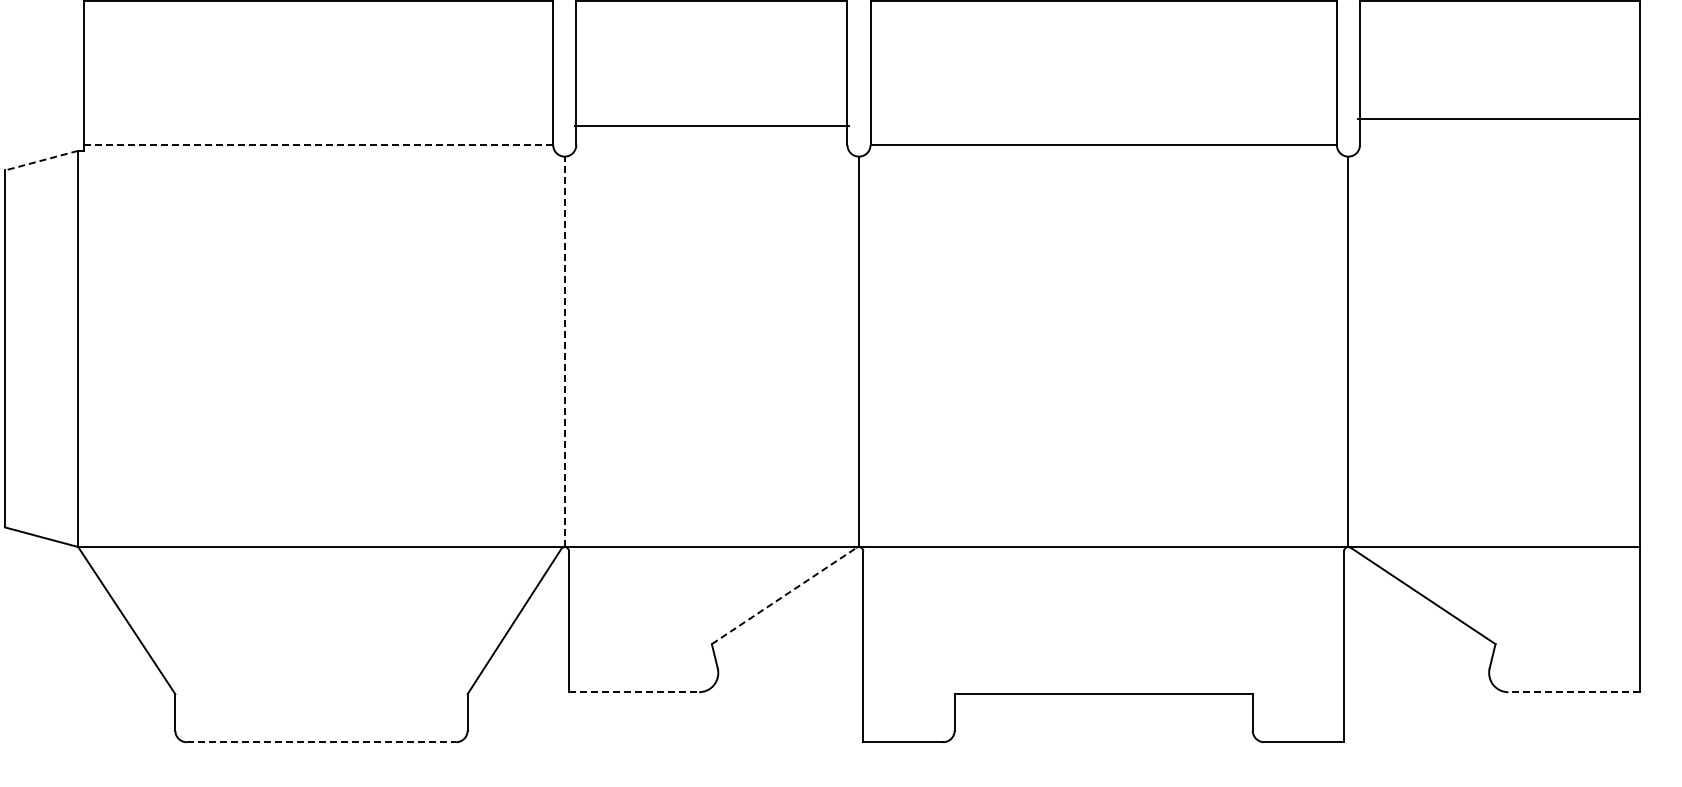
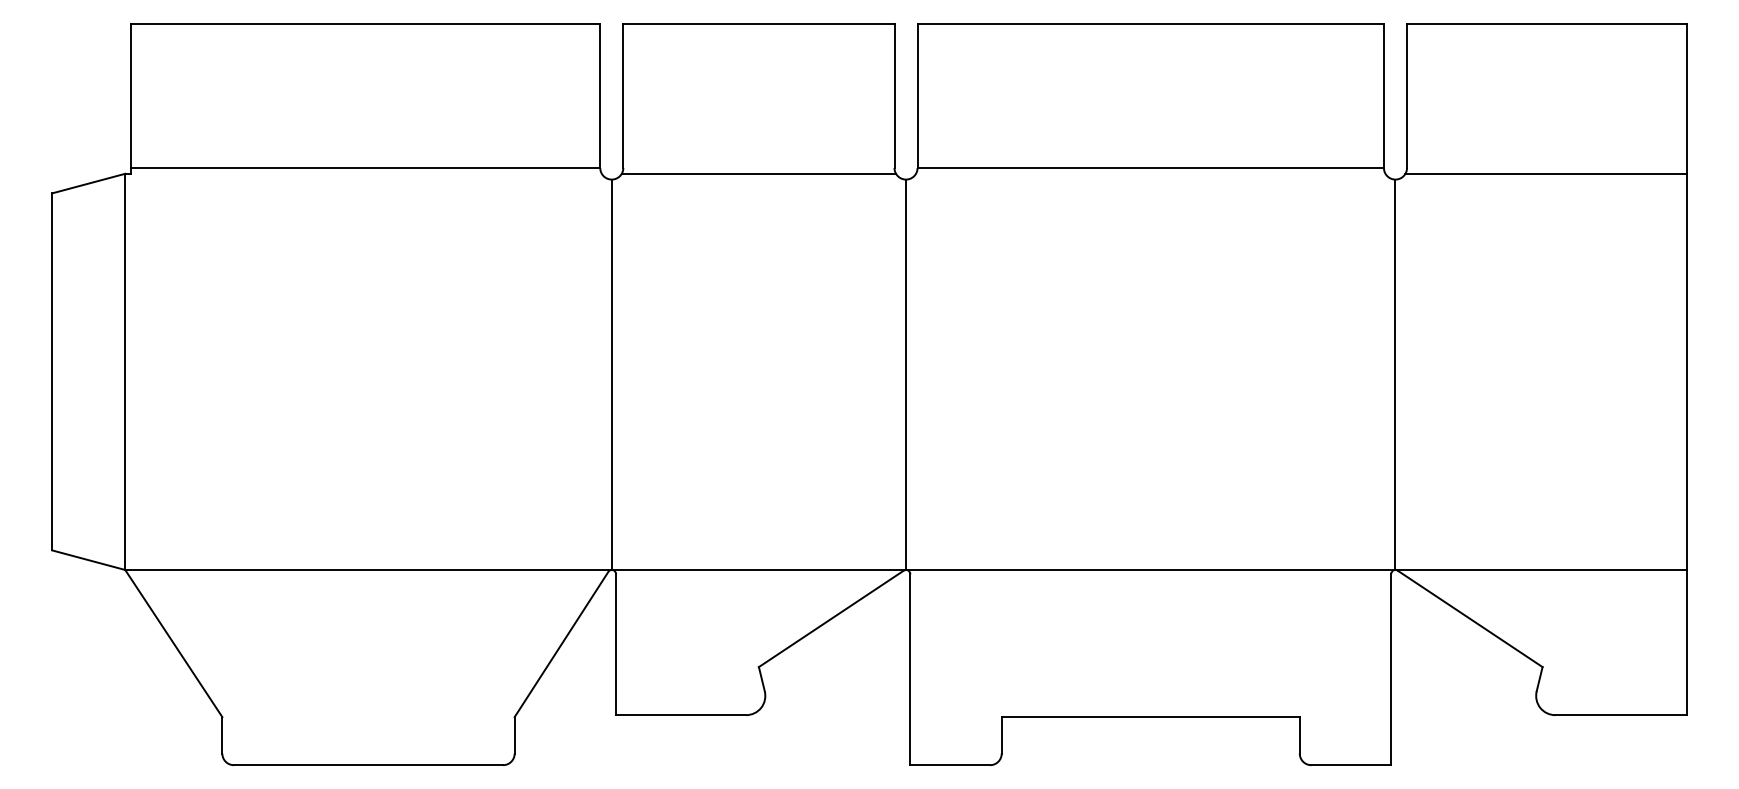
line: (1498, 118) -> (1545, 173), moved
line: (711, 125) -> (758, 173), moved
line: (318, 145) -> (365, 168), dashed -> solid
line: (41, 160) -> (88, 183), dashed -> solid
line: (564, 351) -> (611, 374), dashed -> solid
line: (784, 596) -> (831, 619), dashed -> solid
line: (634, 692) -> (681, 715), dashed -> solid
line: (1574, 692) -> (1621, 715), dashed -> solid
line: (321, 742) -> (368, 765), dashed -> solid

